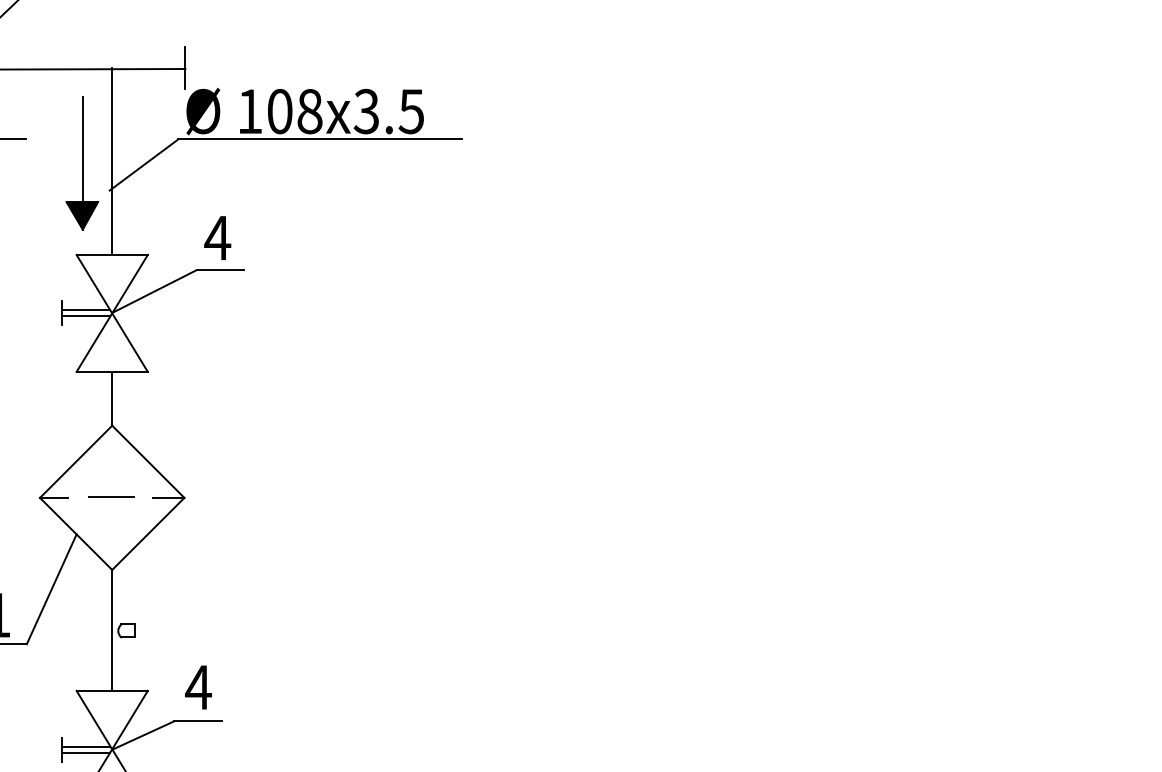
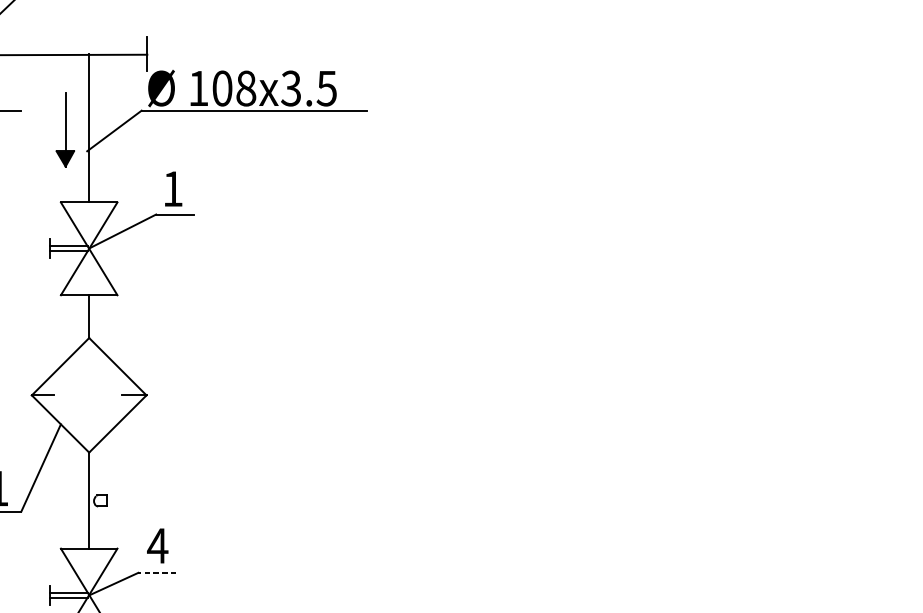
part: (81, 163) -> (64, 129), size x0.7
text: (217, 238) -> (172, 189), 4 -> 1
line: (110, 496) -> (87, 394), removed
line: (198, 721) -> (157, 572), solid -> dashed

